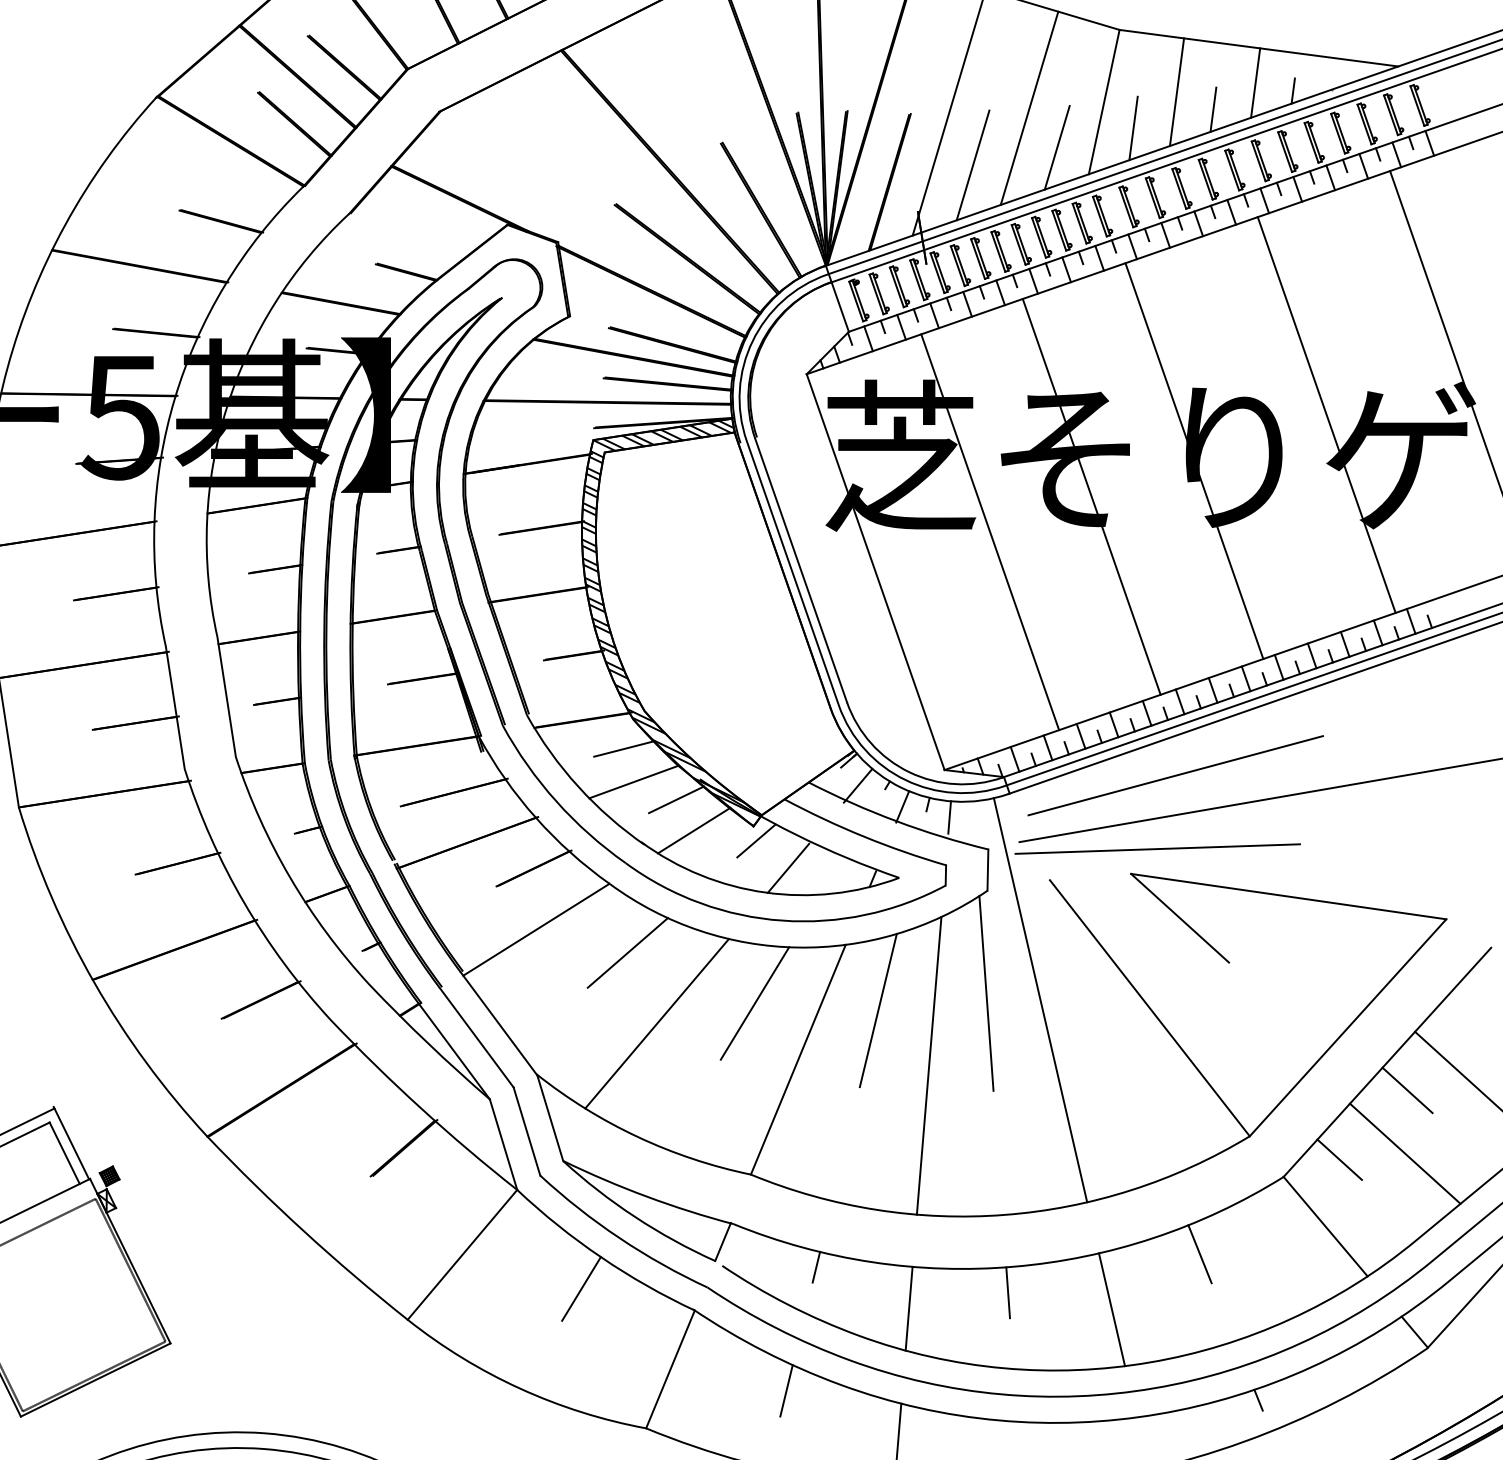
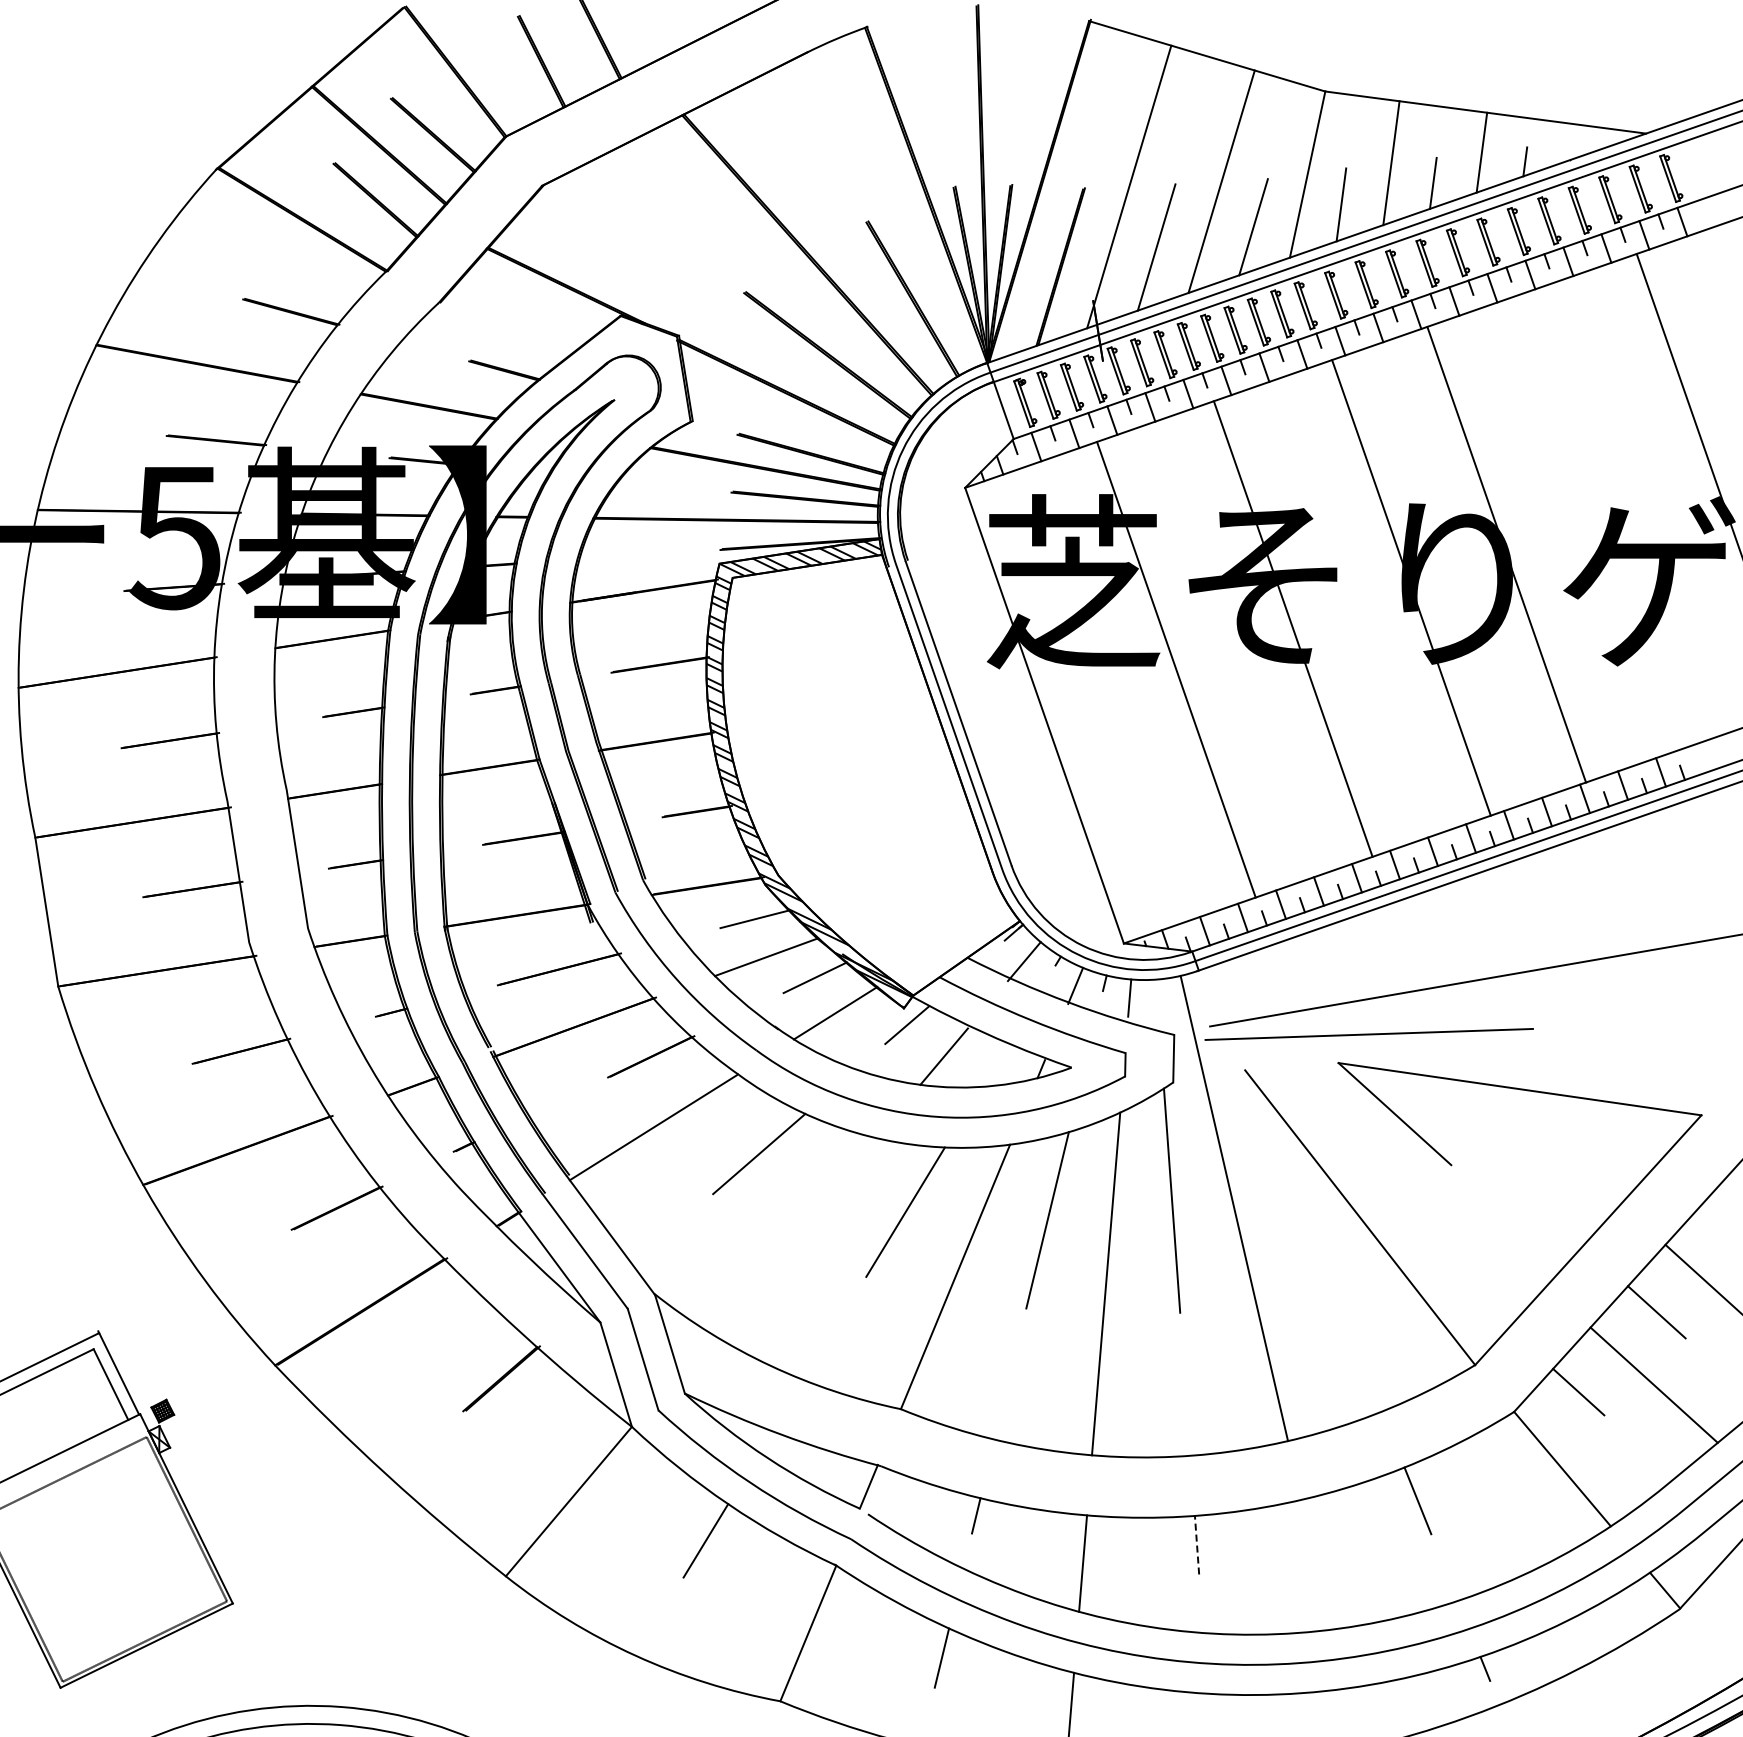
line: (1326, 414) -> (1506, 554), moved
line: (1175, 775) -> (1389, 949), removed
line: (656, 1023) -> (792, 1235), removed
line: (1008, 1292) -> (1197, 1544), solid -> dashed
line: (1111, 1309) -> (1316, 1564), removed

